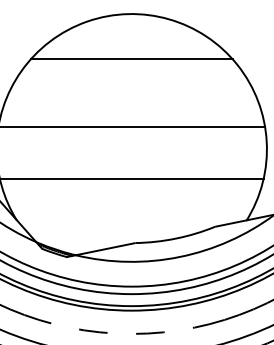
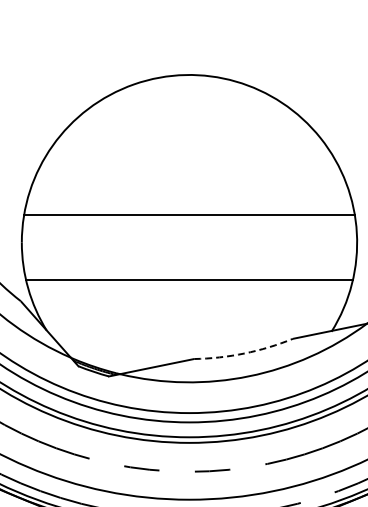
line: (131, 58) -> (189, 130), removed
arc: (176, 238) -> (244, 353), solid -> dashed

